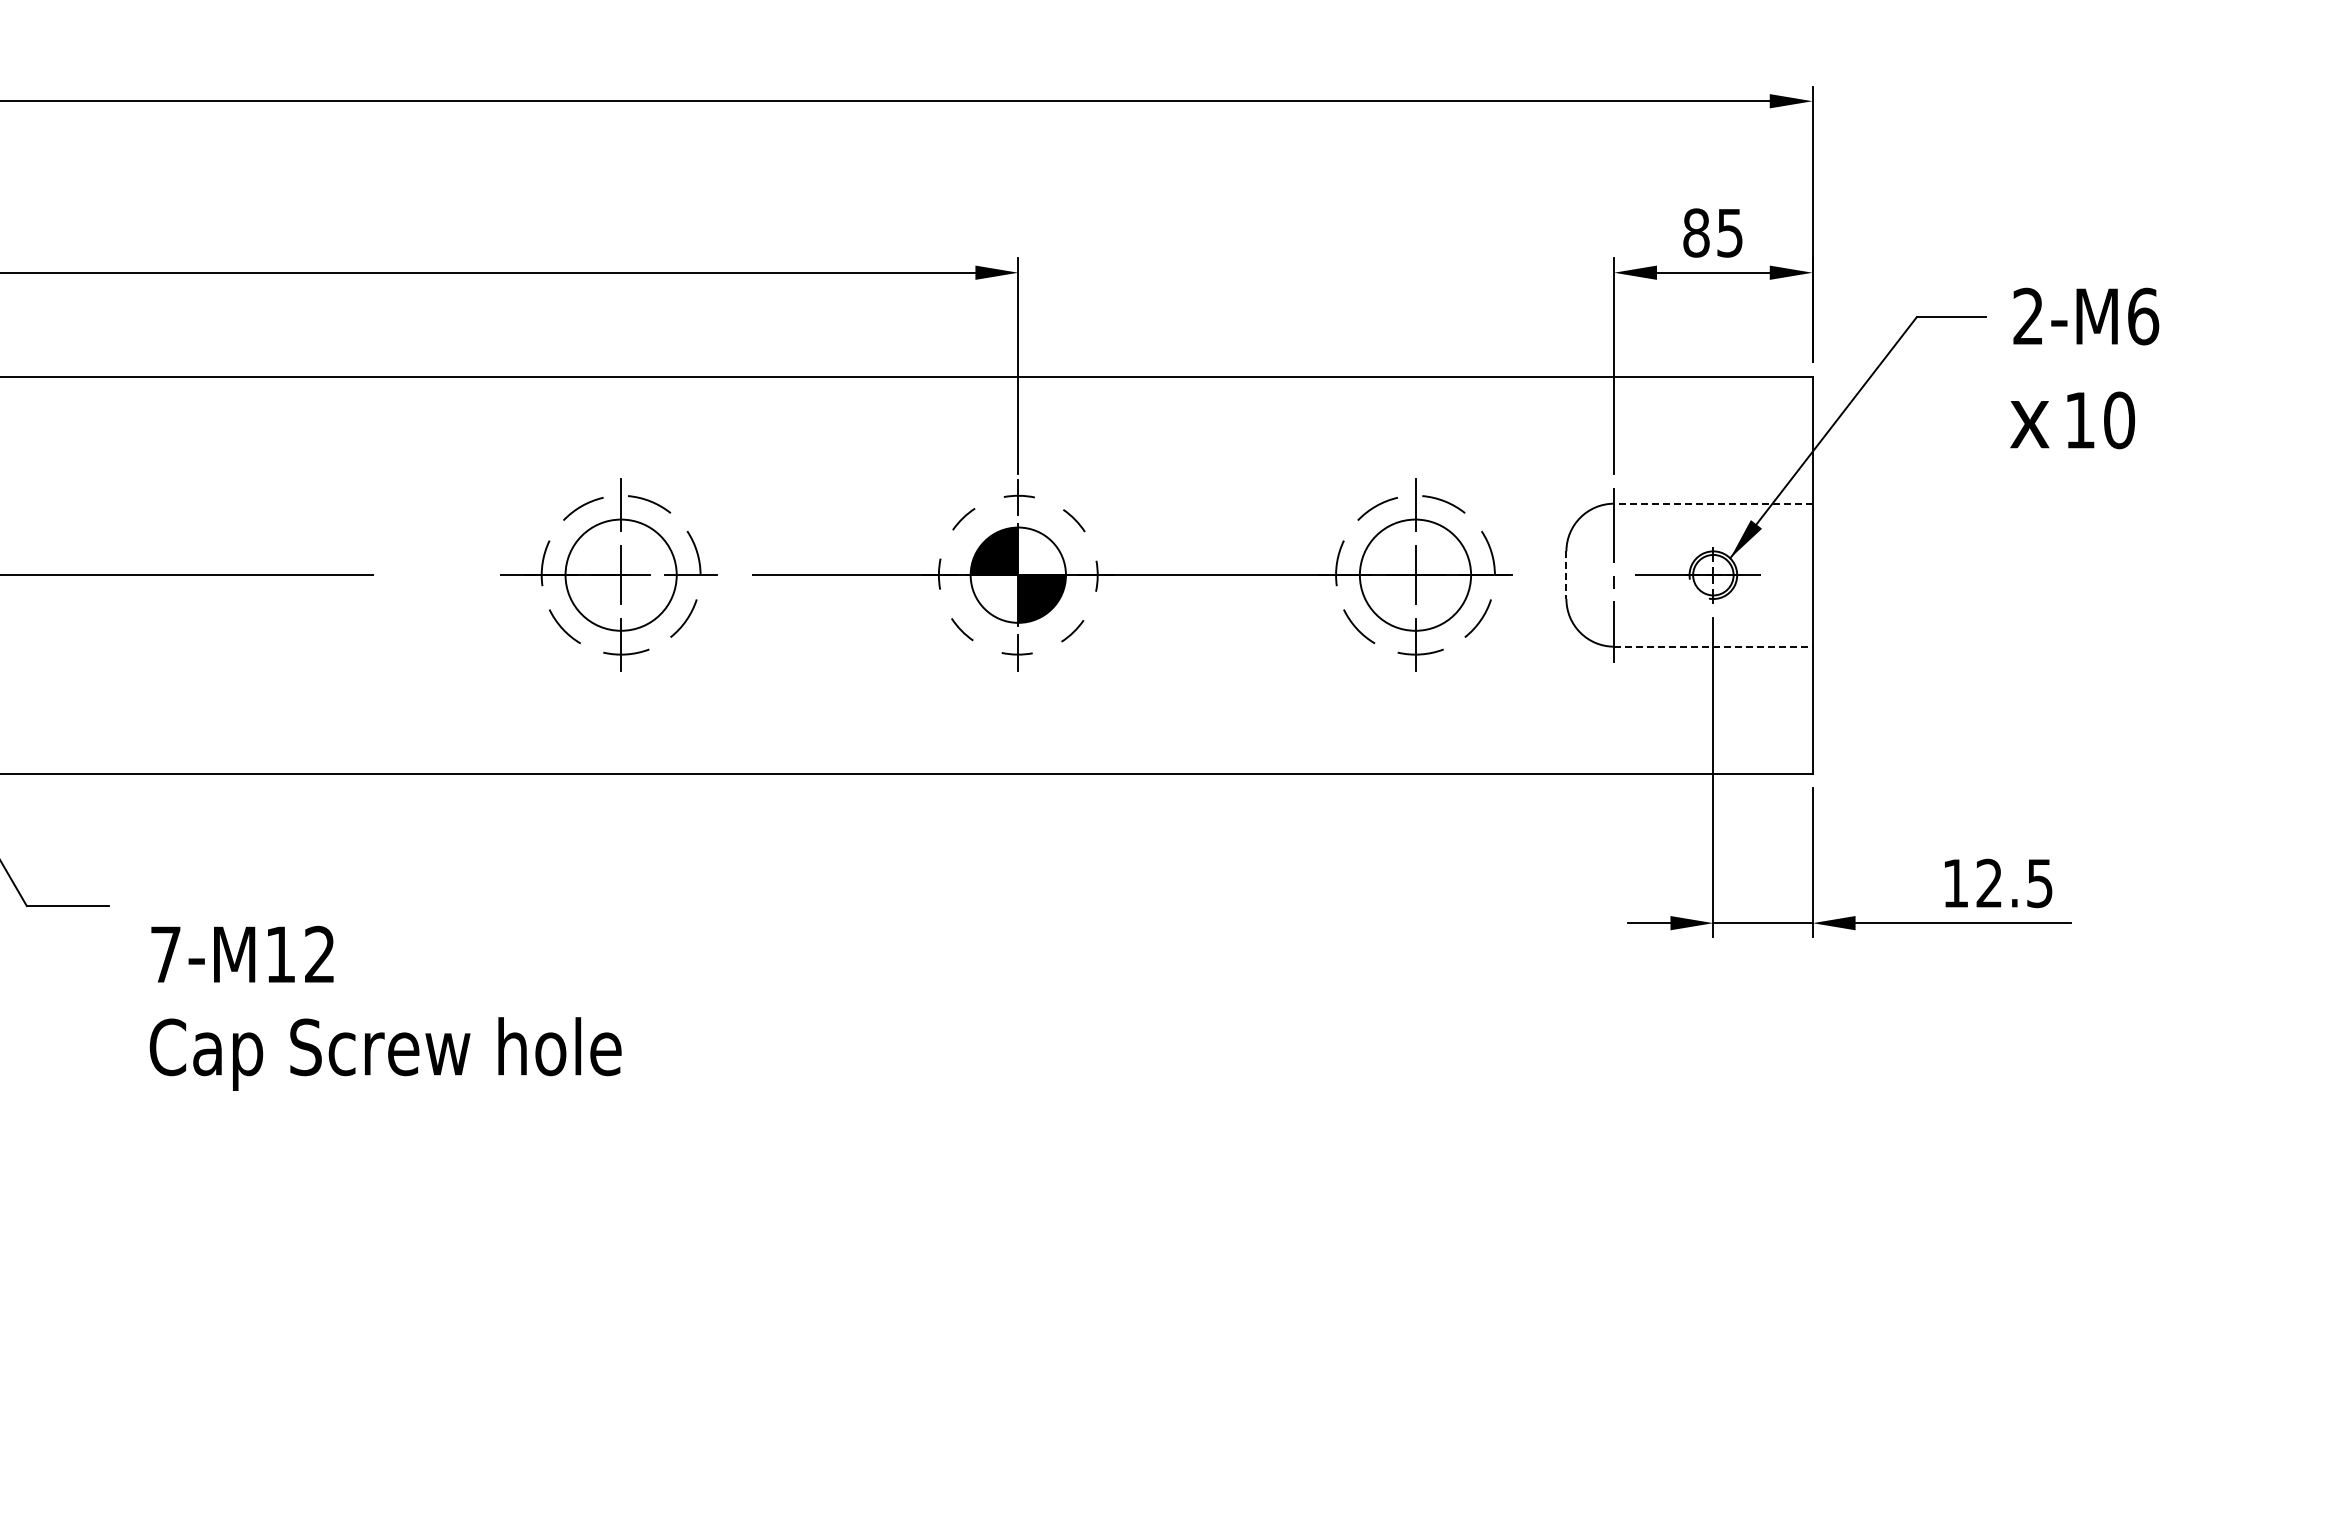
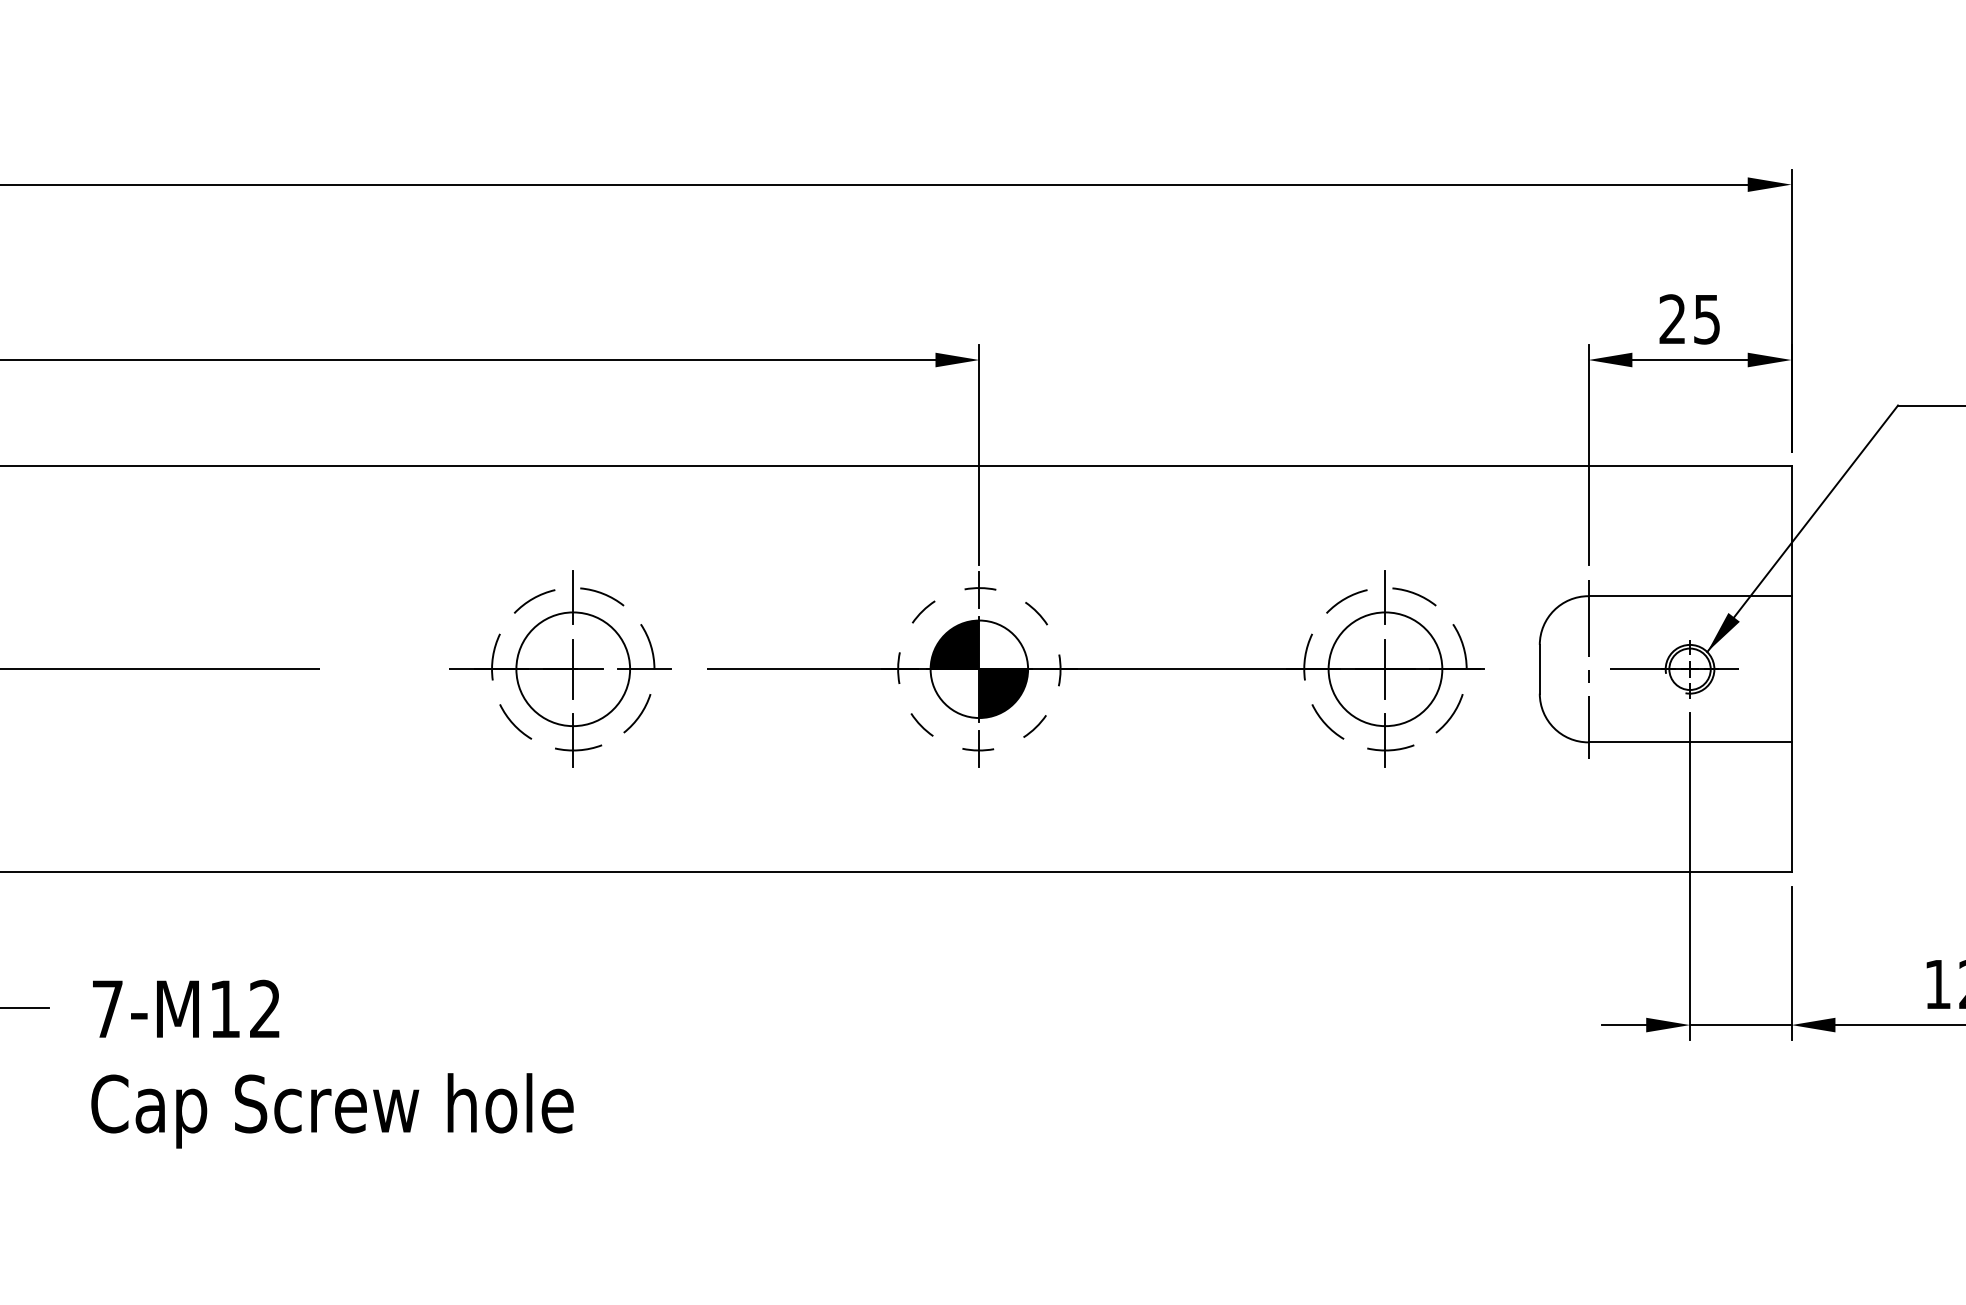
text: (1696, 232) -> (1672, 318), 85 -> 25
line: (1712, 503) -> (1689, 595), dashed -> solid
line: (1566, 575) -> (1539, 669), dashed -> solid
line: (1713, 646) -> (1690, 742), dashed -> solid
text: (385, 1007) -> (332, 1063), moved

